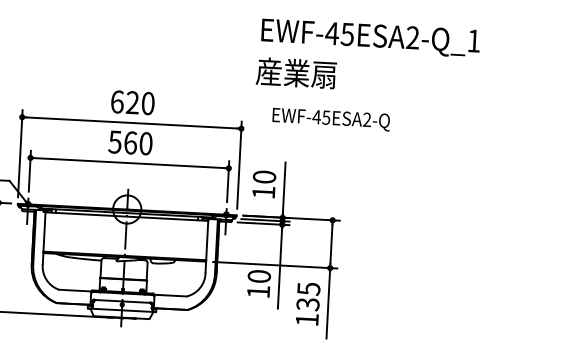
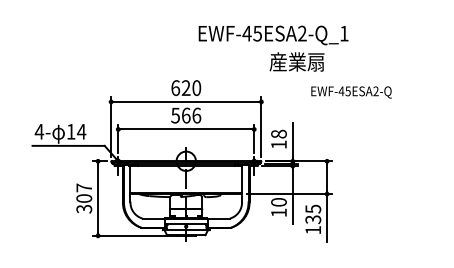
text: (370, 38) -> (273, 35), moved
text: (331, 119) -> (351, 92), moved
text: (145, 143) -> (196, 115), 560 -> 566
text: (263, 176) -> (278, 133), 10 -> 18

